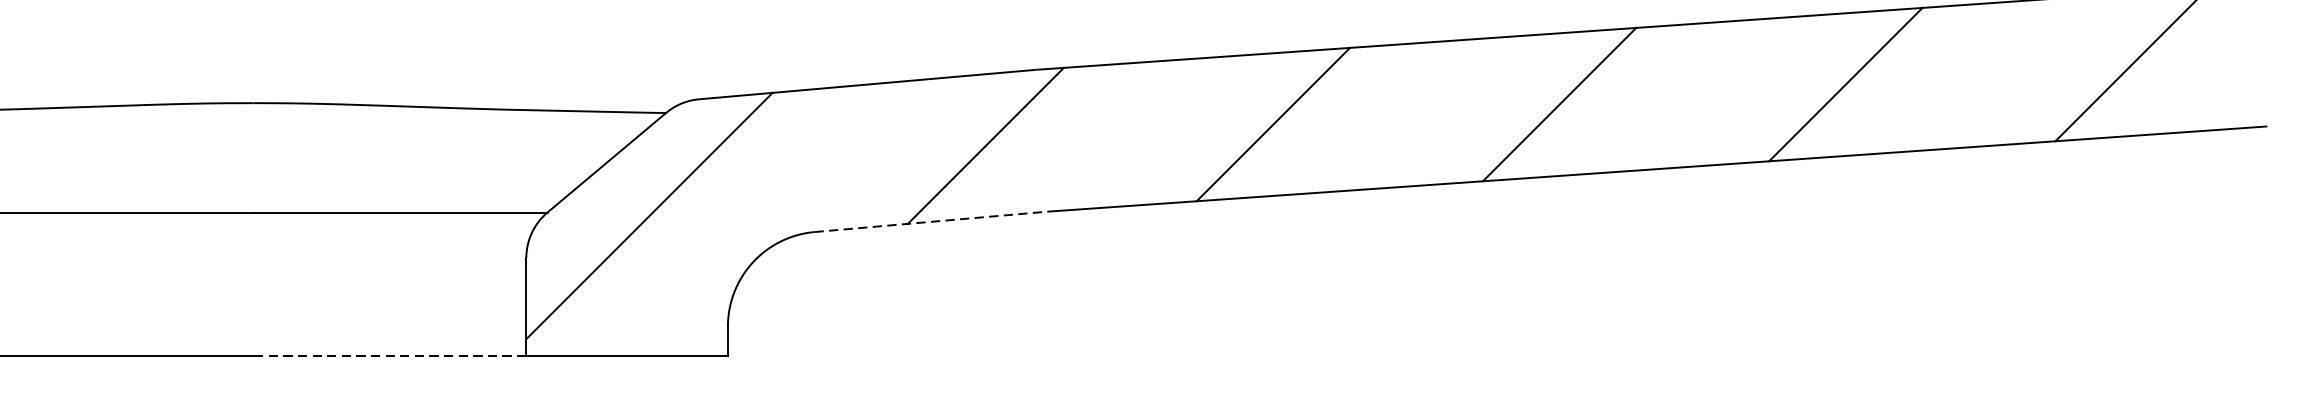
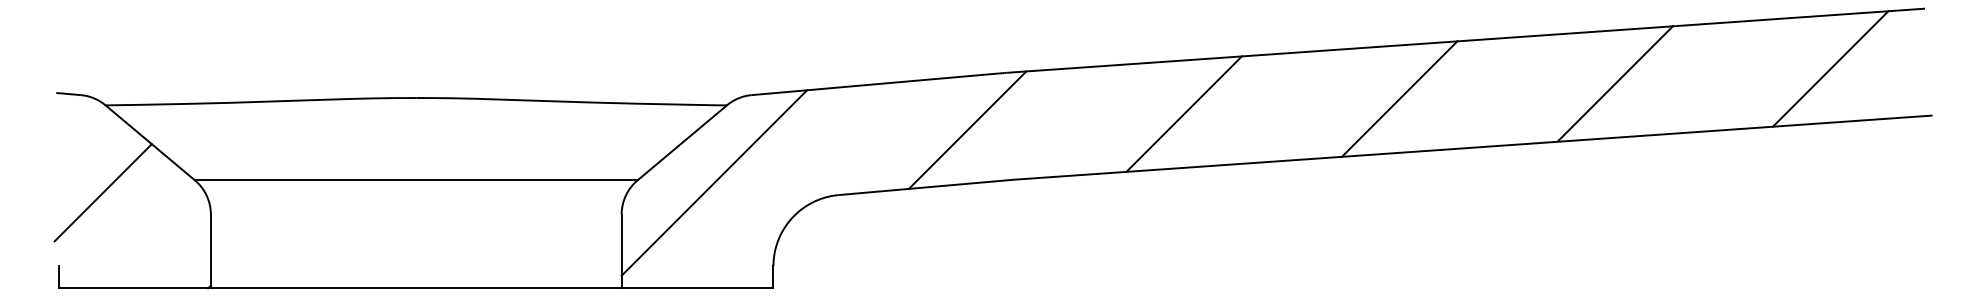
line: (931, 221) -> (926, 187), dashed -> solid
line: (389, 356) -> (518, 288), dashed -> solid

